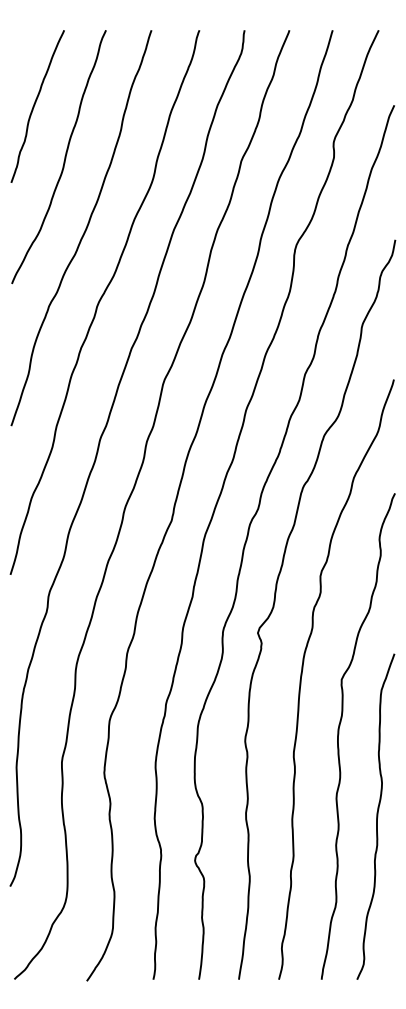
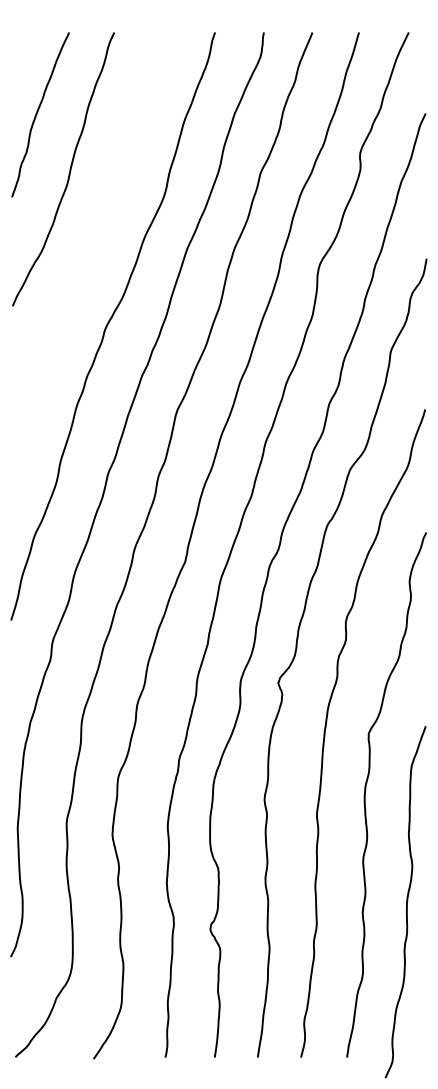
curve: (84, 230) -> (91, 248), removed
curve: (376, 816) -> (406, 901), moved

